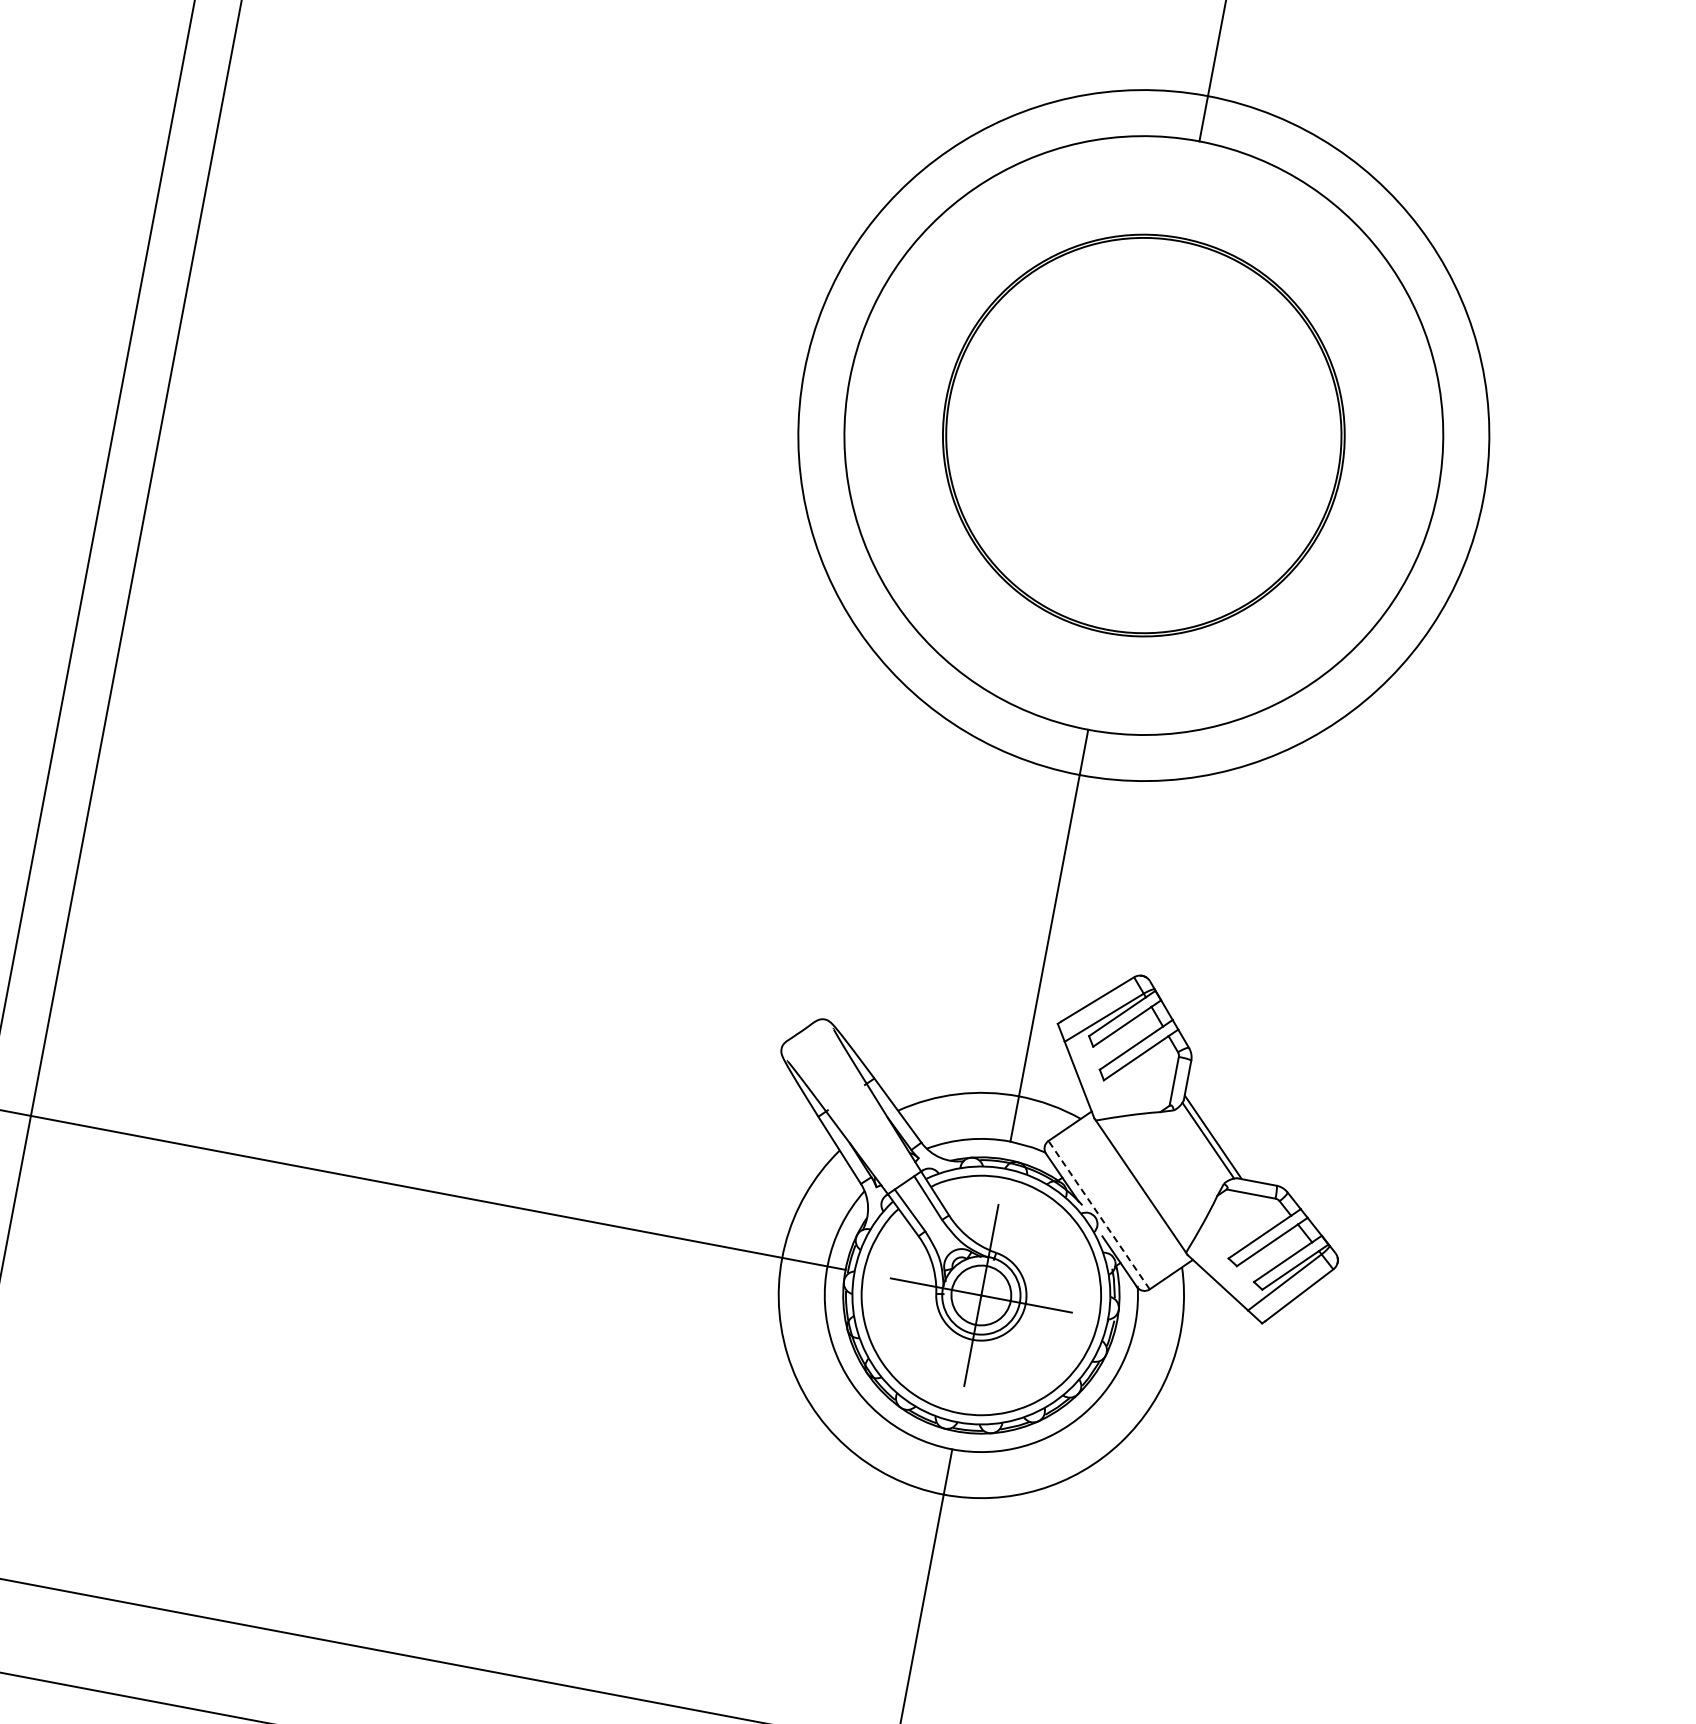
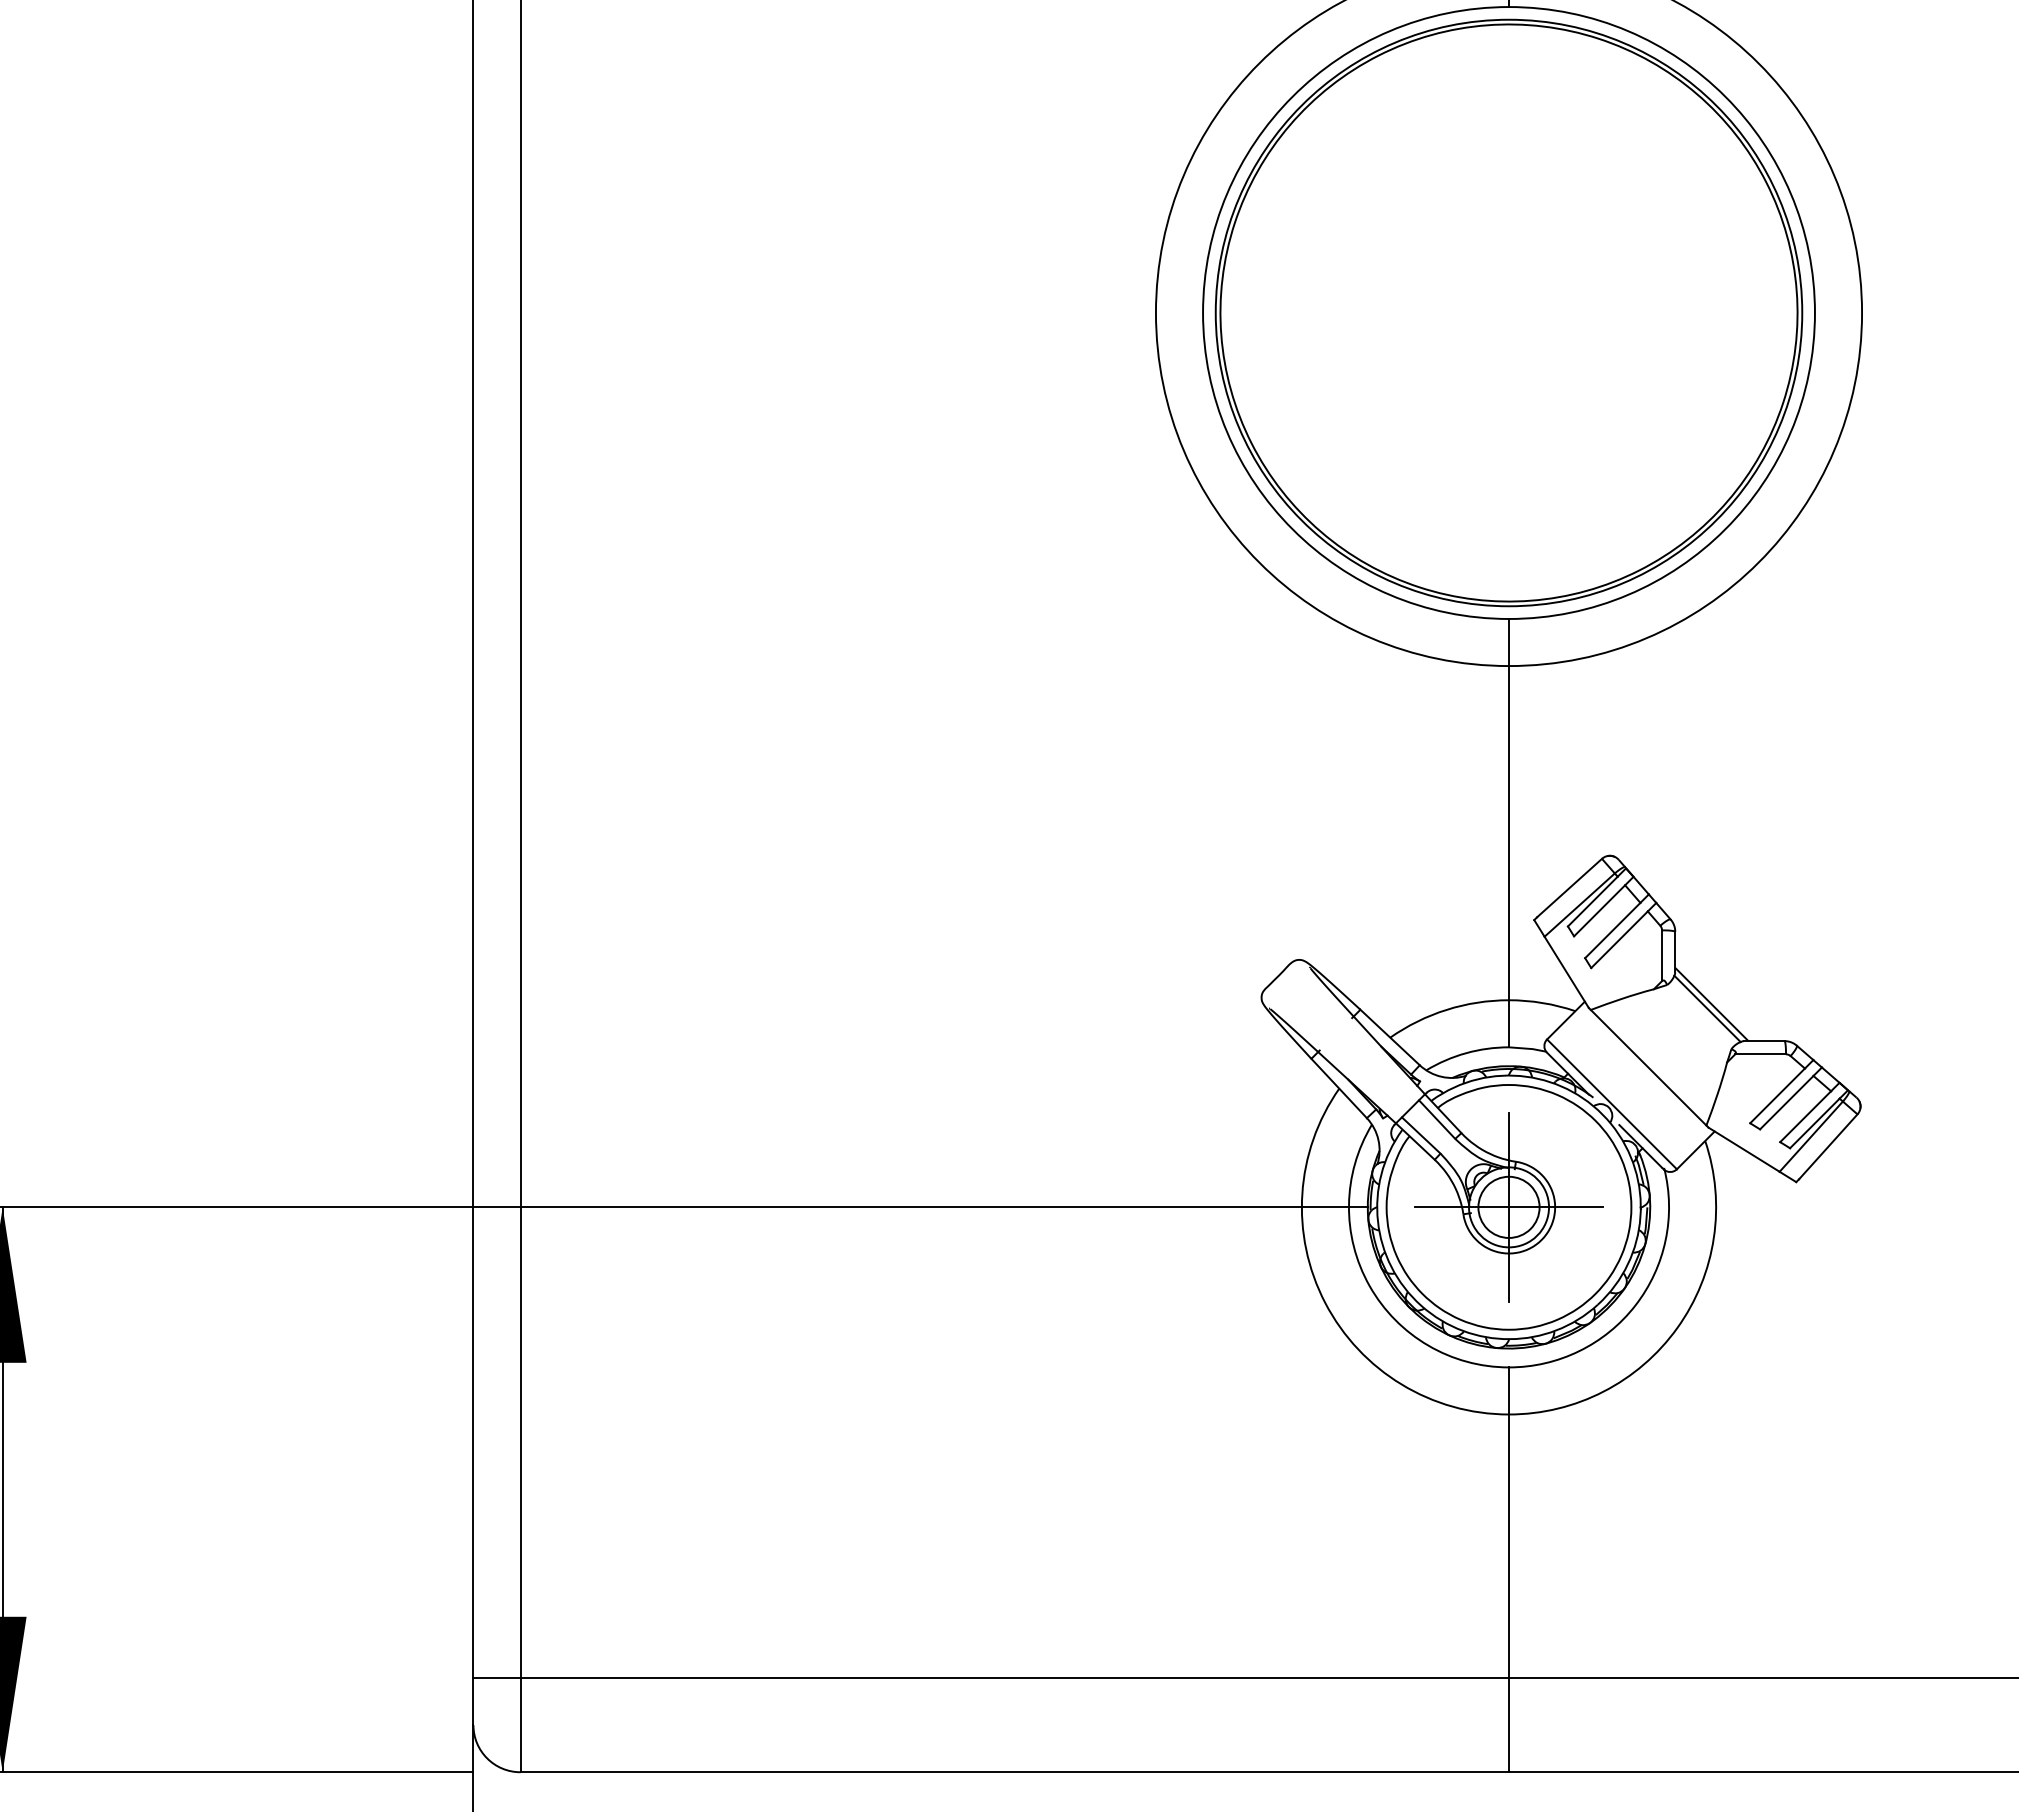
part: (1143, 434) -> (1508, 312), size x1.43
line: (1099, 1215) -> (1612, 1104), dashed -> solid

